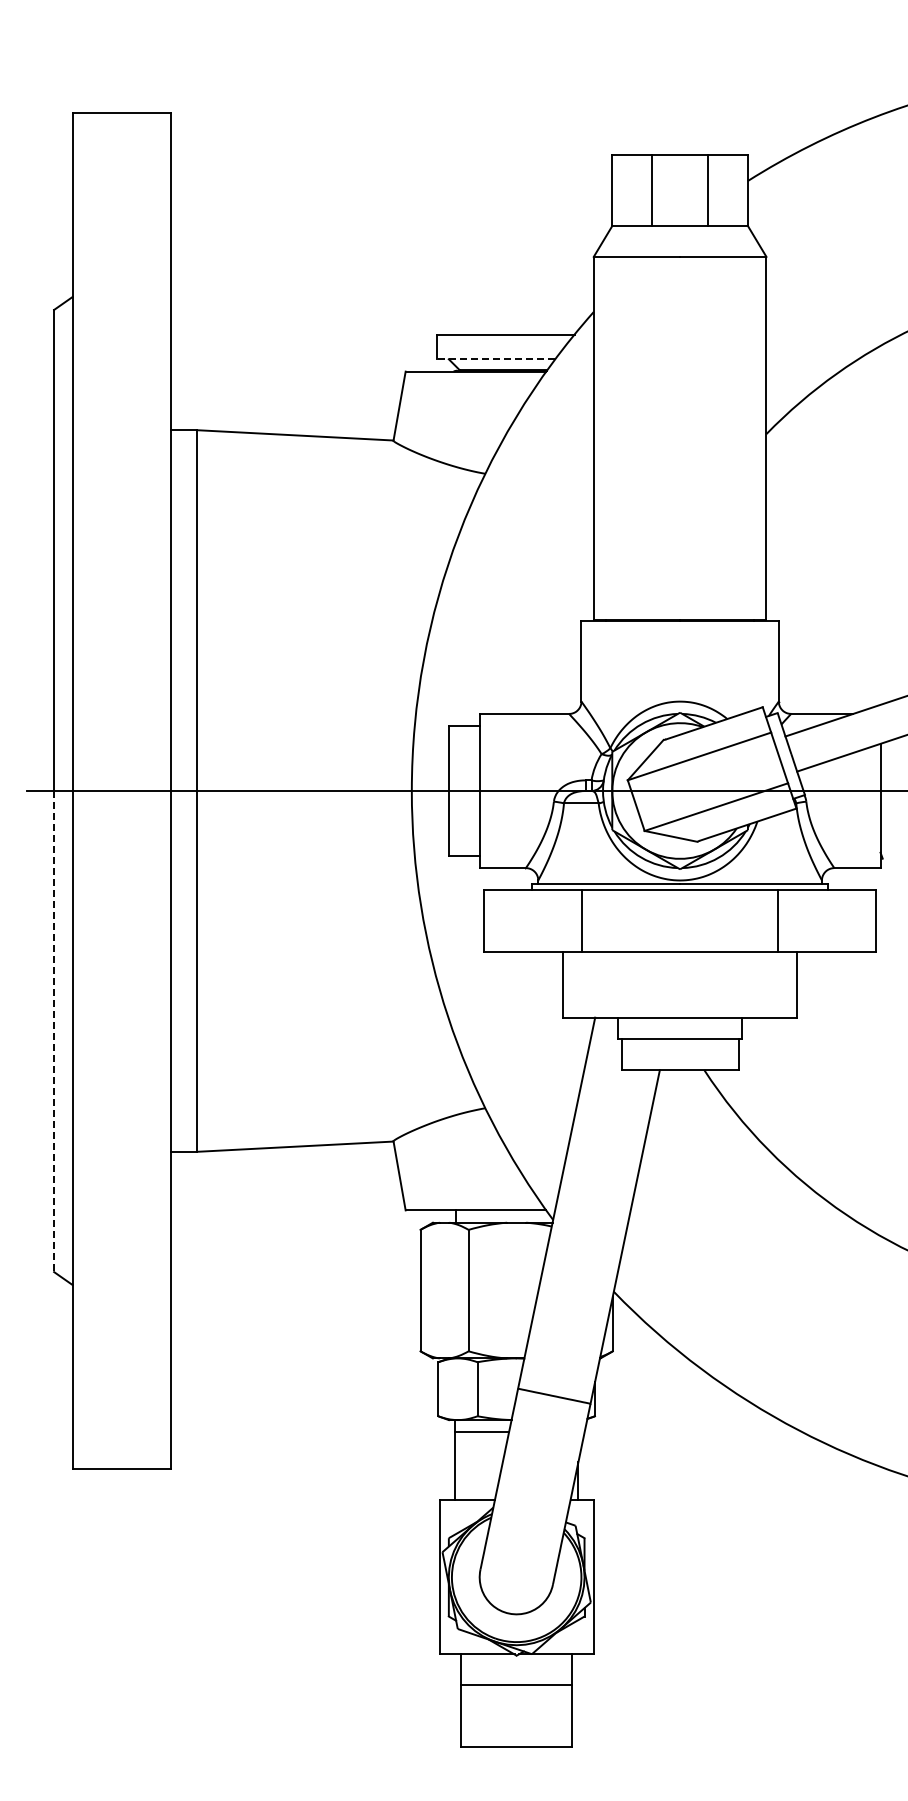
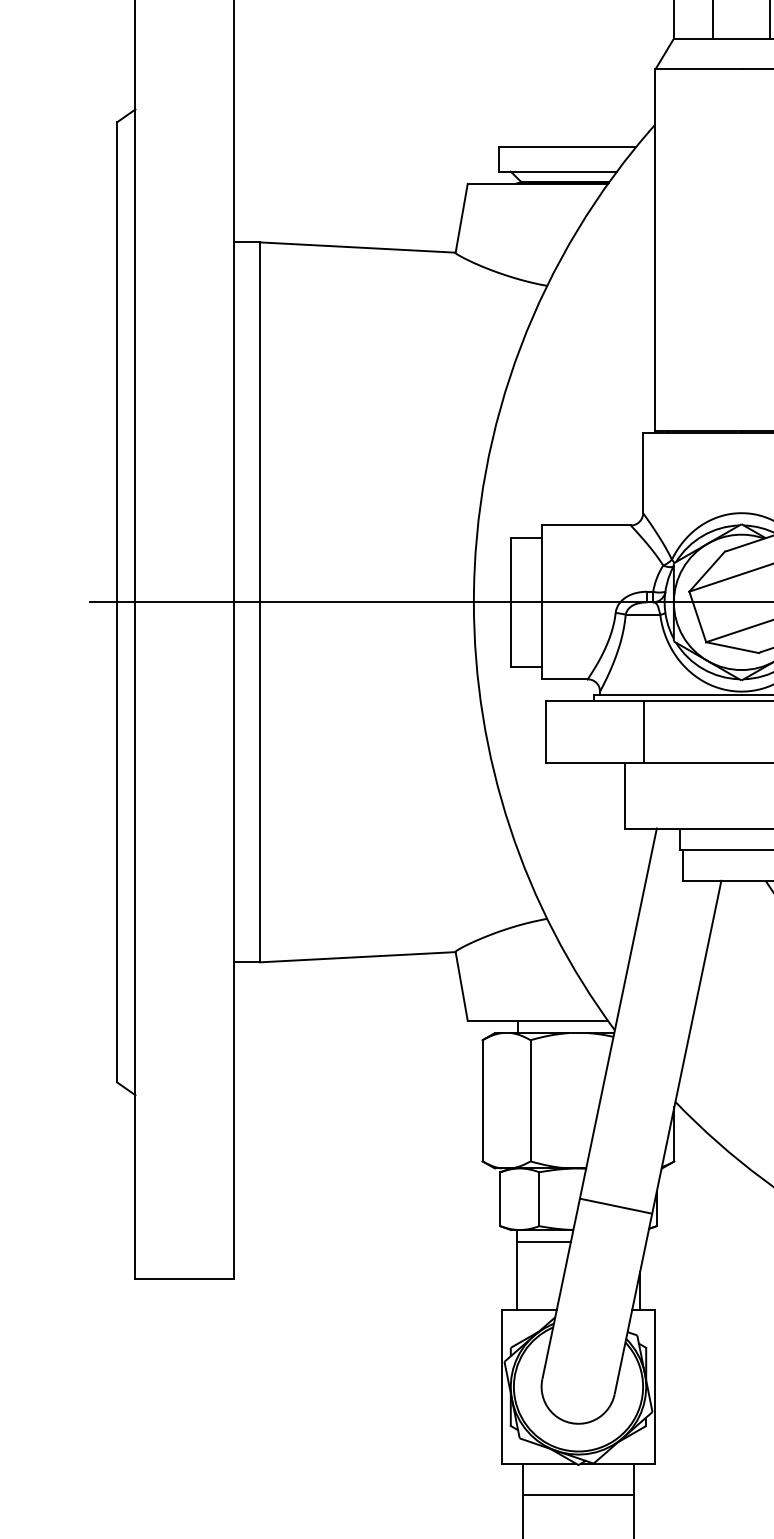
line: (495, 359) -> (557, 171), dashed -> solid
line: (54, 1031) -> (117, 842), dashed -> solid

